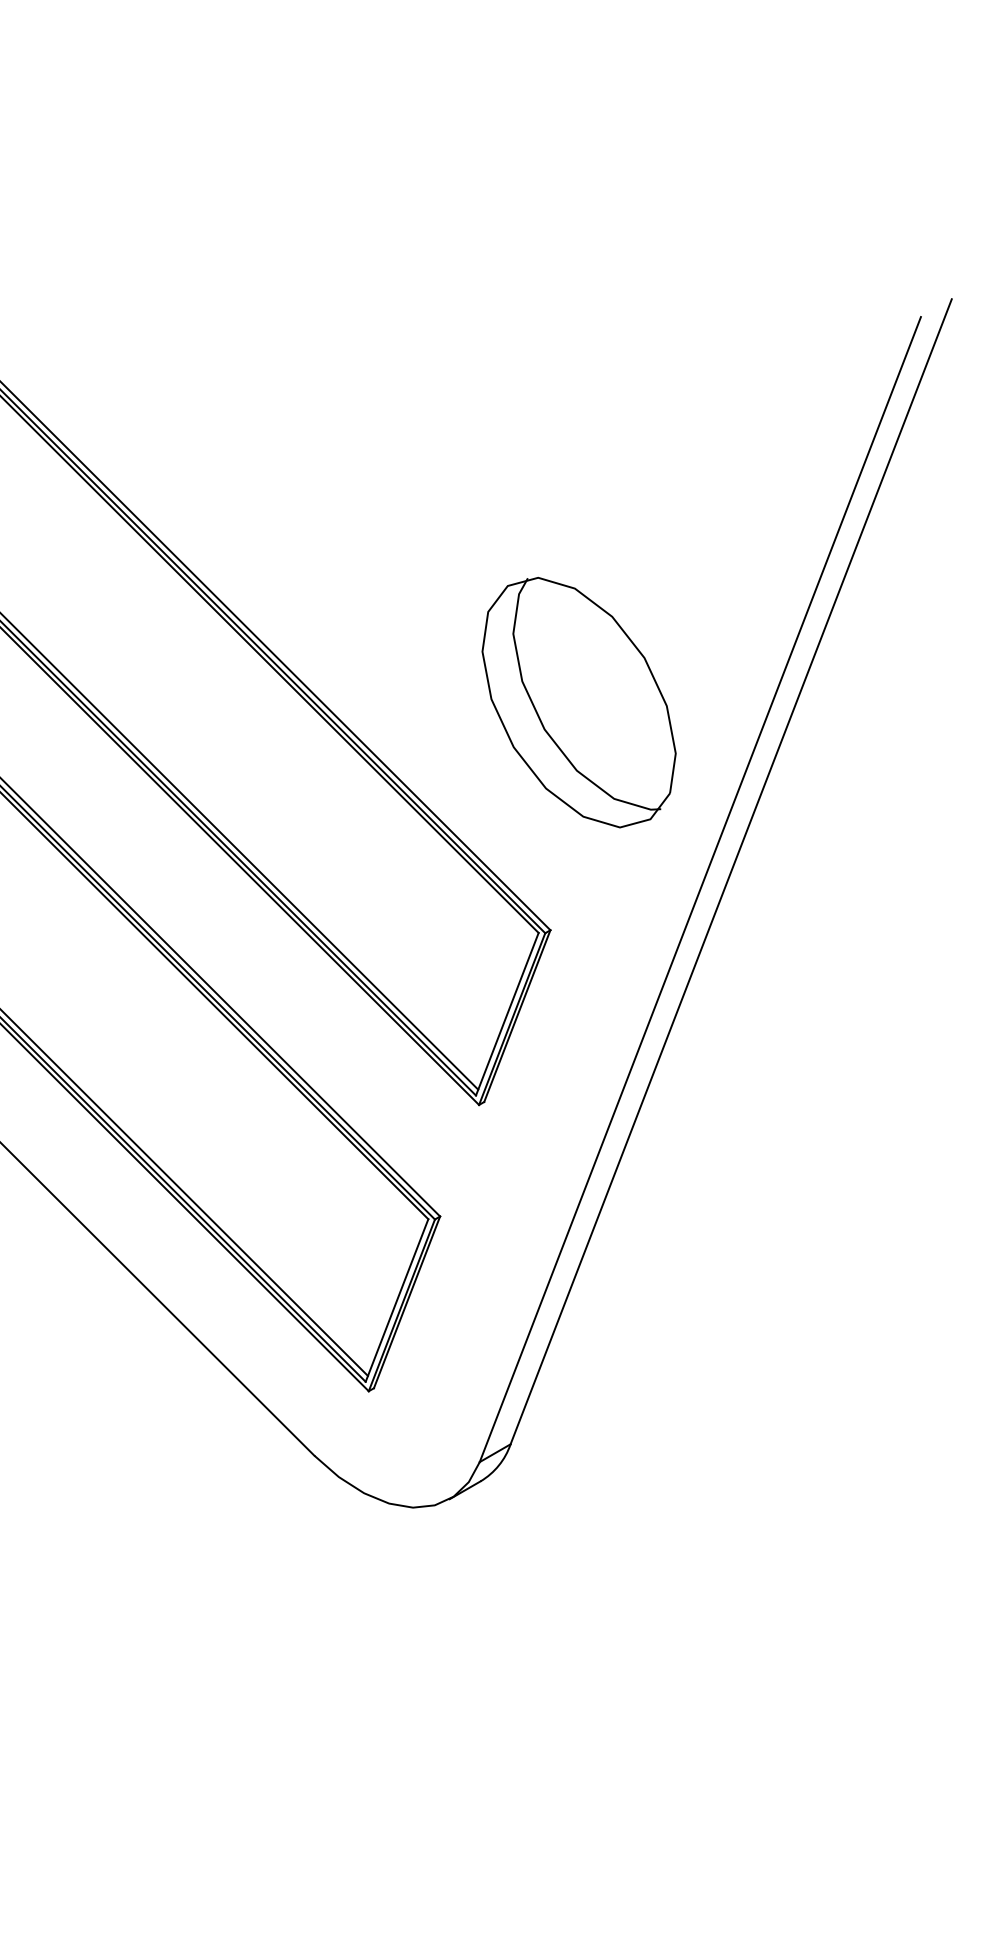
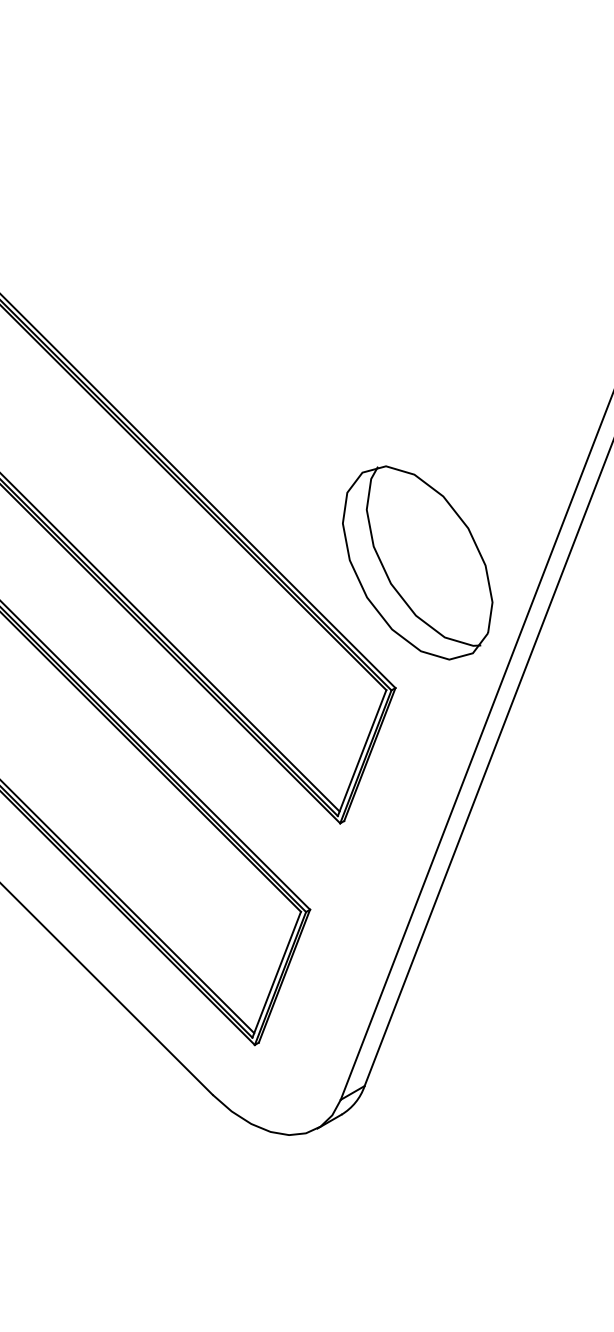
part: (578, 702) -> (417, 562), moved

